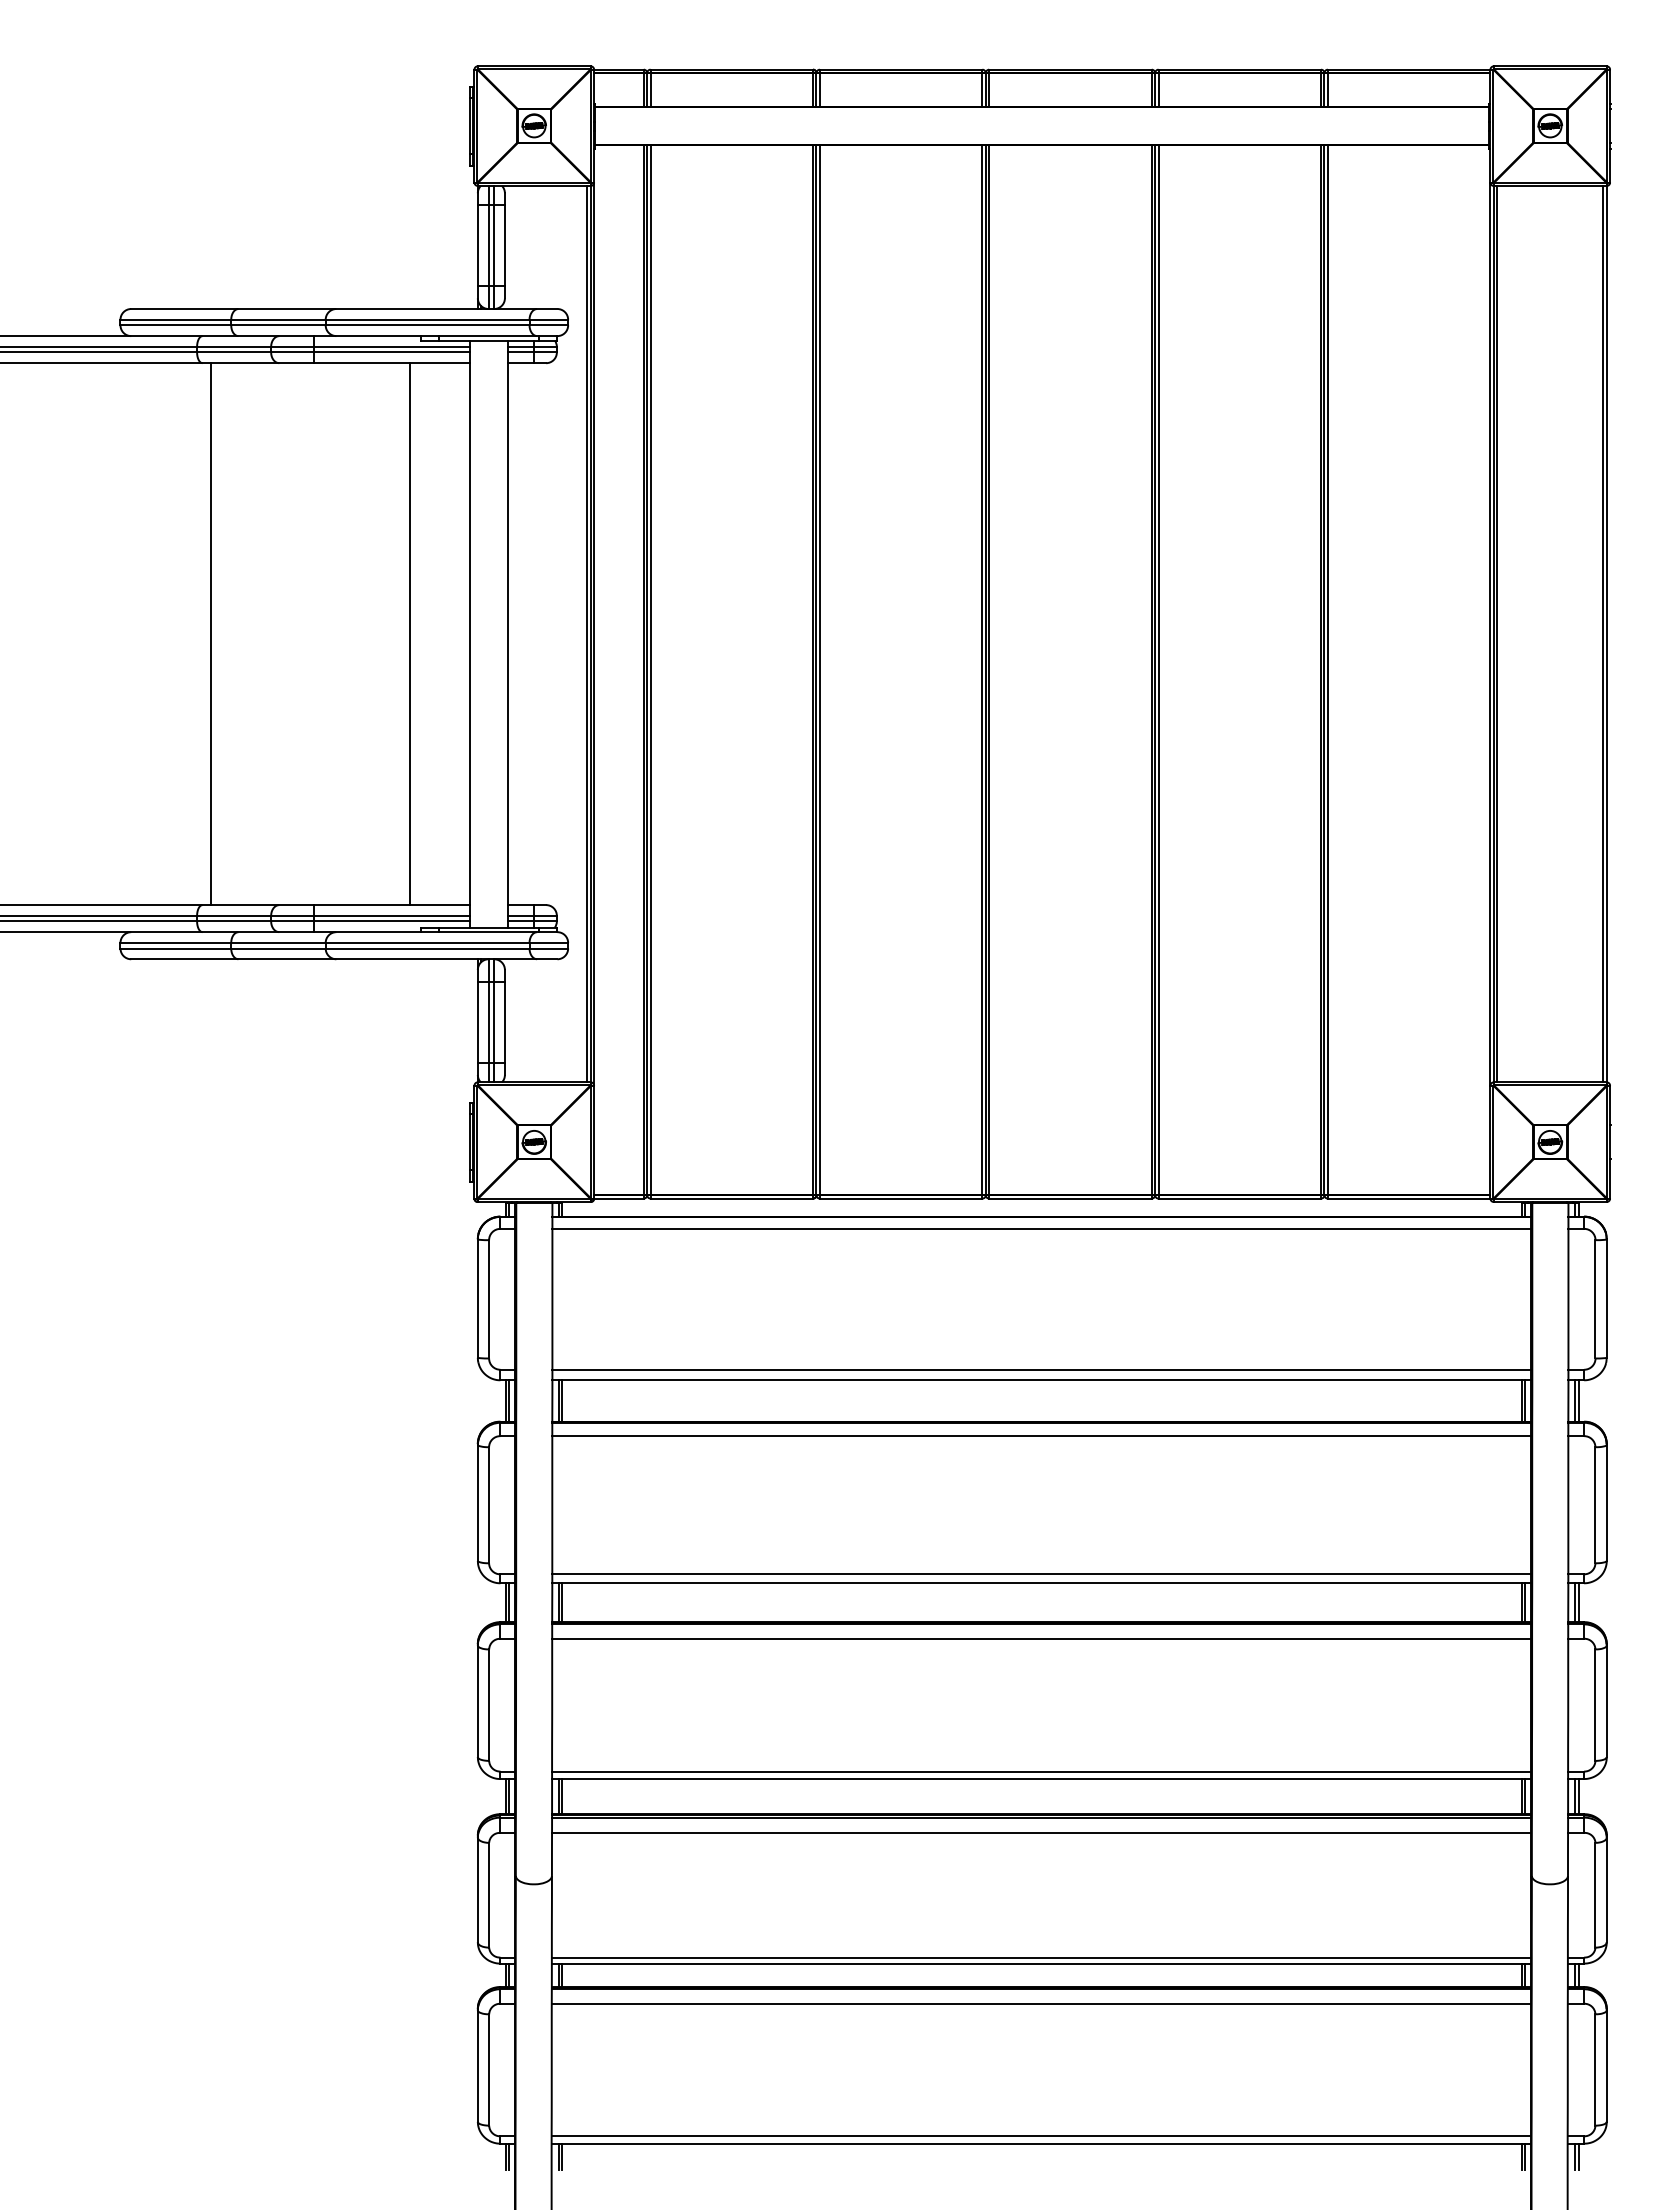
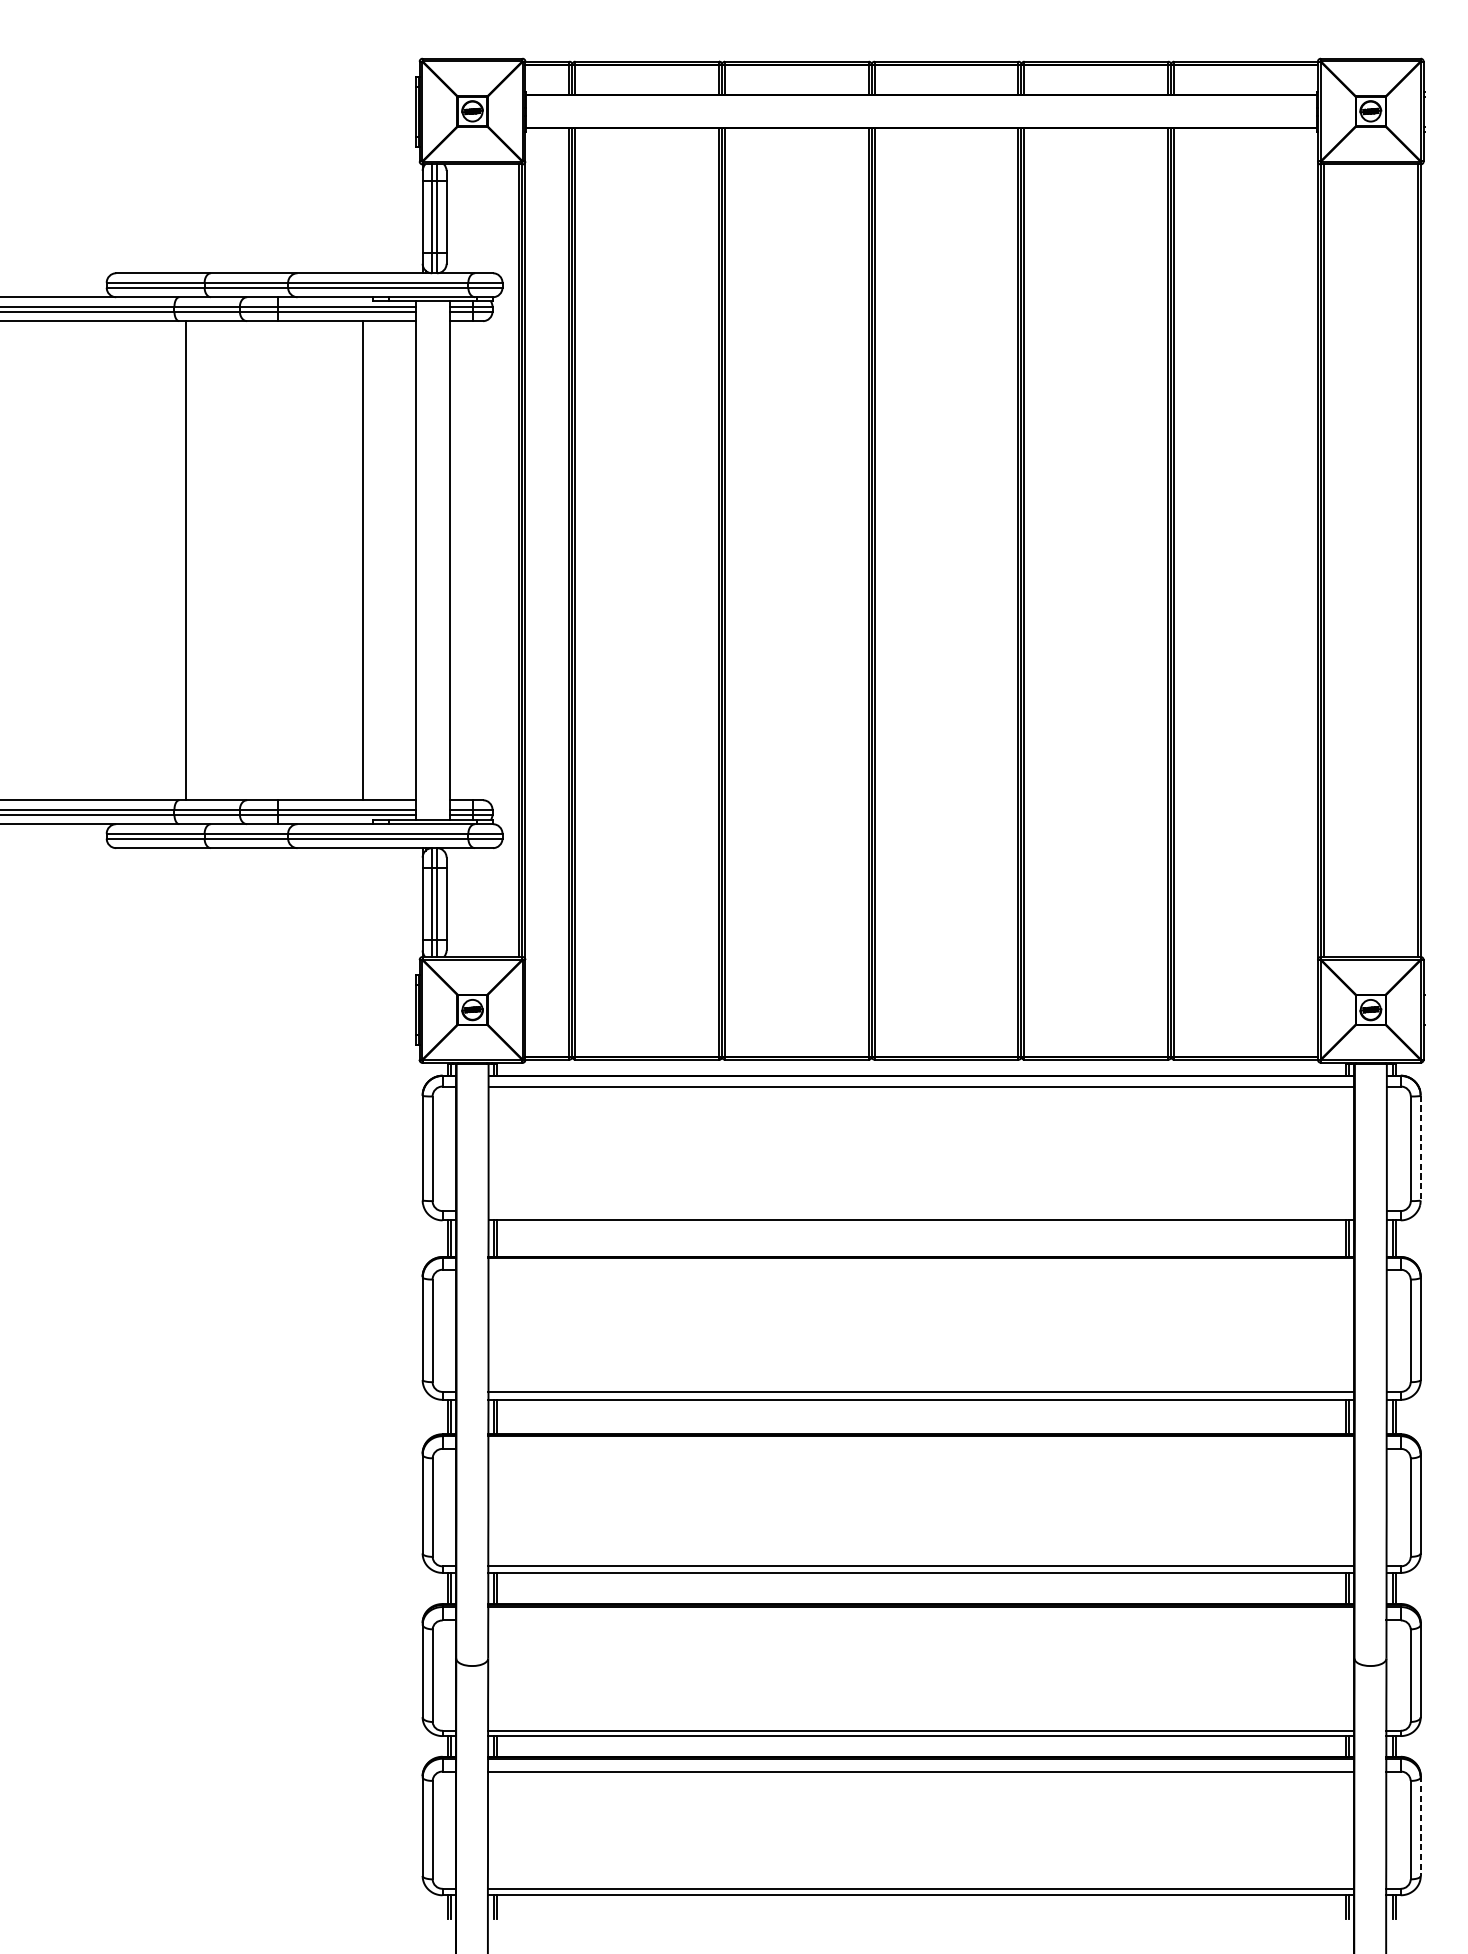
line: (1606, 1298) -> (1420, 1148), solid -> dashed
line: (1041, 1369) -> (920, 1210), removed
line: (1041, 1436) -> (920, 1270), removed
line: (1041, 1638) -> (920, 1448), removed
line: (1041, 1832) -> (920, 1620), removed
line: (1606, 2065) -> (1420, 1826), solid -> dashed

